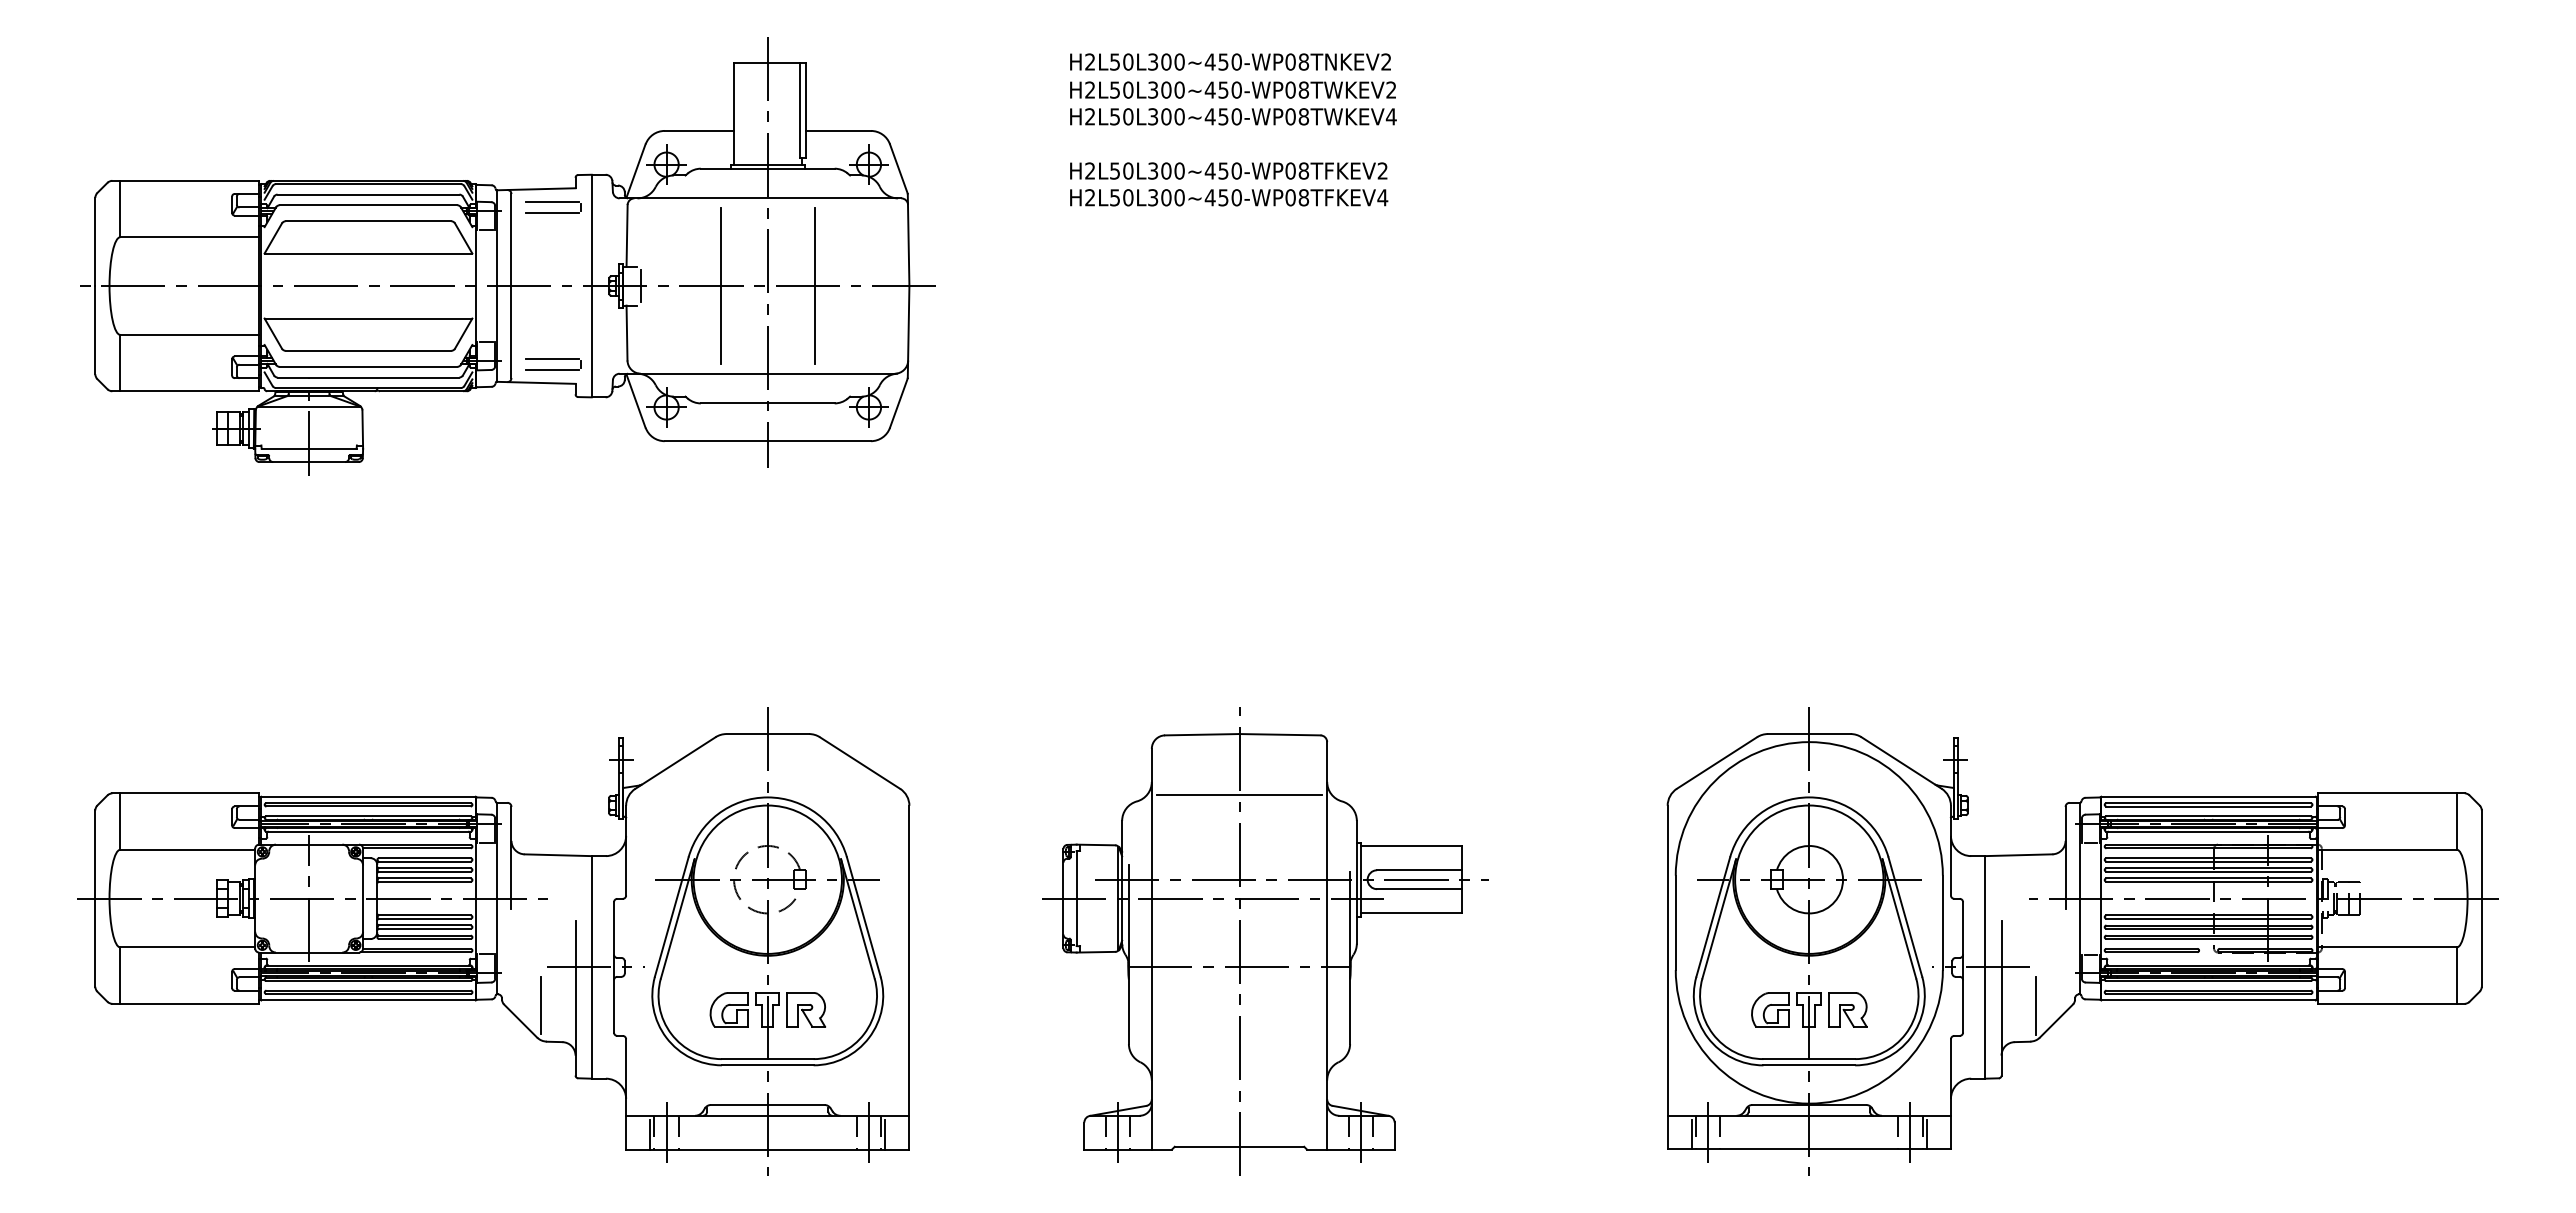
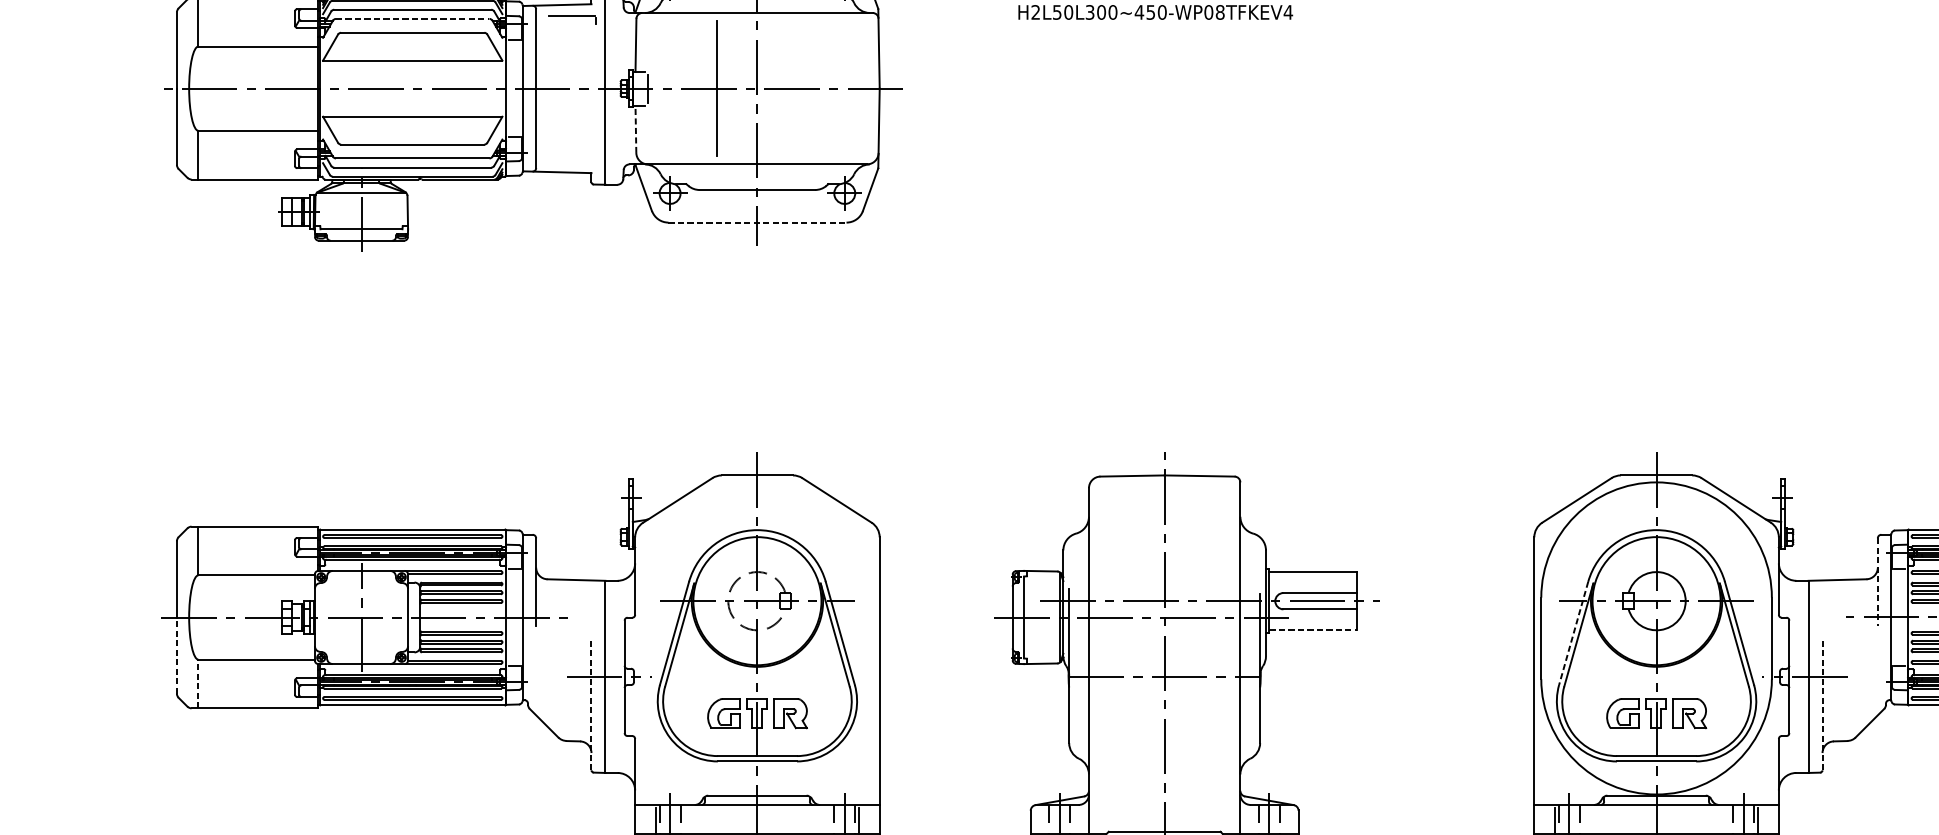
line: (368, 205) -> (412, 19), solid -> dashed
line: (552, 213) -> (571, 26), removed
line: (815, 285) -> (798, 88), removed
line: (627, 332) -> (636, 128), solid -> dashed
part: (553, 364) -> (572, 156), removed
line: (768, 441) -> (758, 222), solid -> dashed
line: (1239, 794) -> (1164, 527), removed
line: (2065, 857) -> (1877, 582), solid -> dashed
line: (1411, 913) -> (1313, 630), solid -> dashed
line: (1713, 917) -> (1573, 633), solid -> dashed
line: (95, 942) -> (177, 655), solid -> dashed
line: (120, 975) -> (198, 683), solid -> dashed
line: (575, 997) -> (591, 702), solid -> dashed
line: (2001, 997) -> (1822, 702), solid -> dashed
line: (541, 1005) -> (562, 709), removed
line: (2035, 1005) -> (1851, 709), removed

